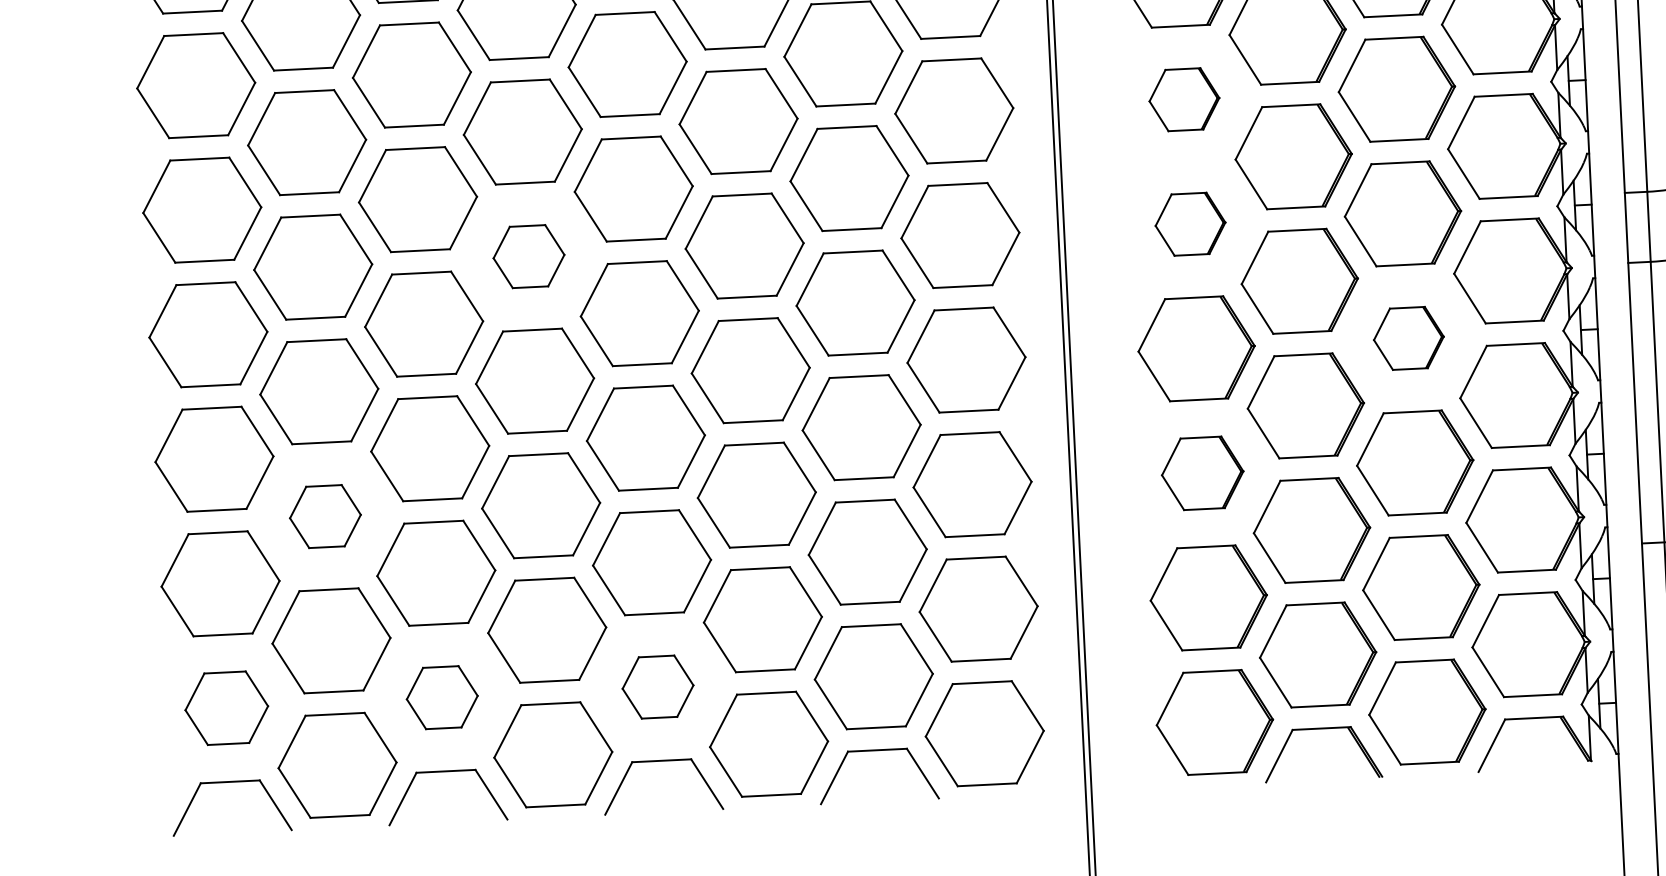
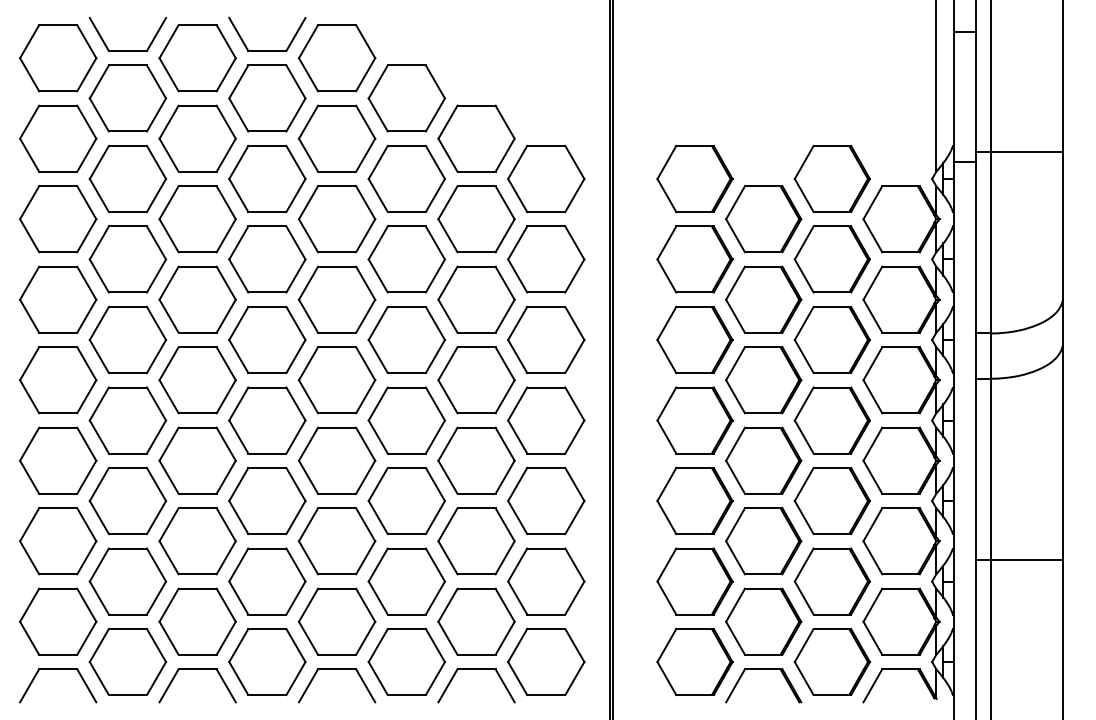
part: (1183, 99) -> (694, 259), size x1.67
part: (1189, 223) -> (694, 339), size x1.67
part: (529, 255) -> (267, 339), size x1.67
part: (1407, 338) -> (831, 420), size x1.67
part: (1201, 472) -> (694, 500), size x1.43
part: (324, 517) -> (127, 501), size x1.67
part: (657, 686) -> (336, 621), size x1.67
part: (442, 697) -> (197, 621), size x1.67
part: (227, 707) -> (58, 621), size x1.43

